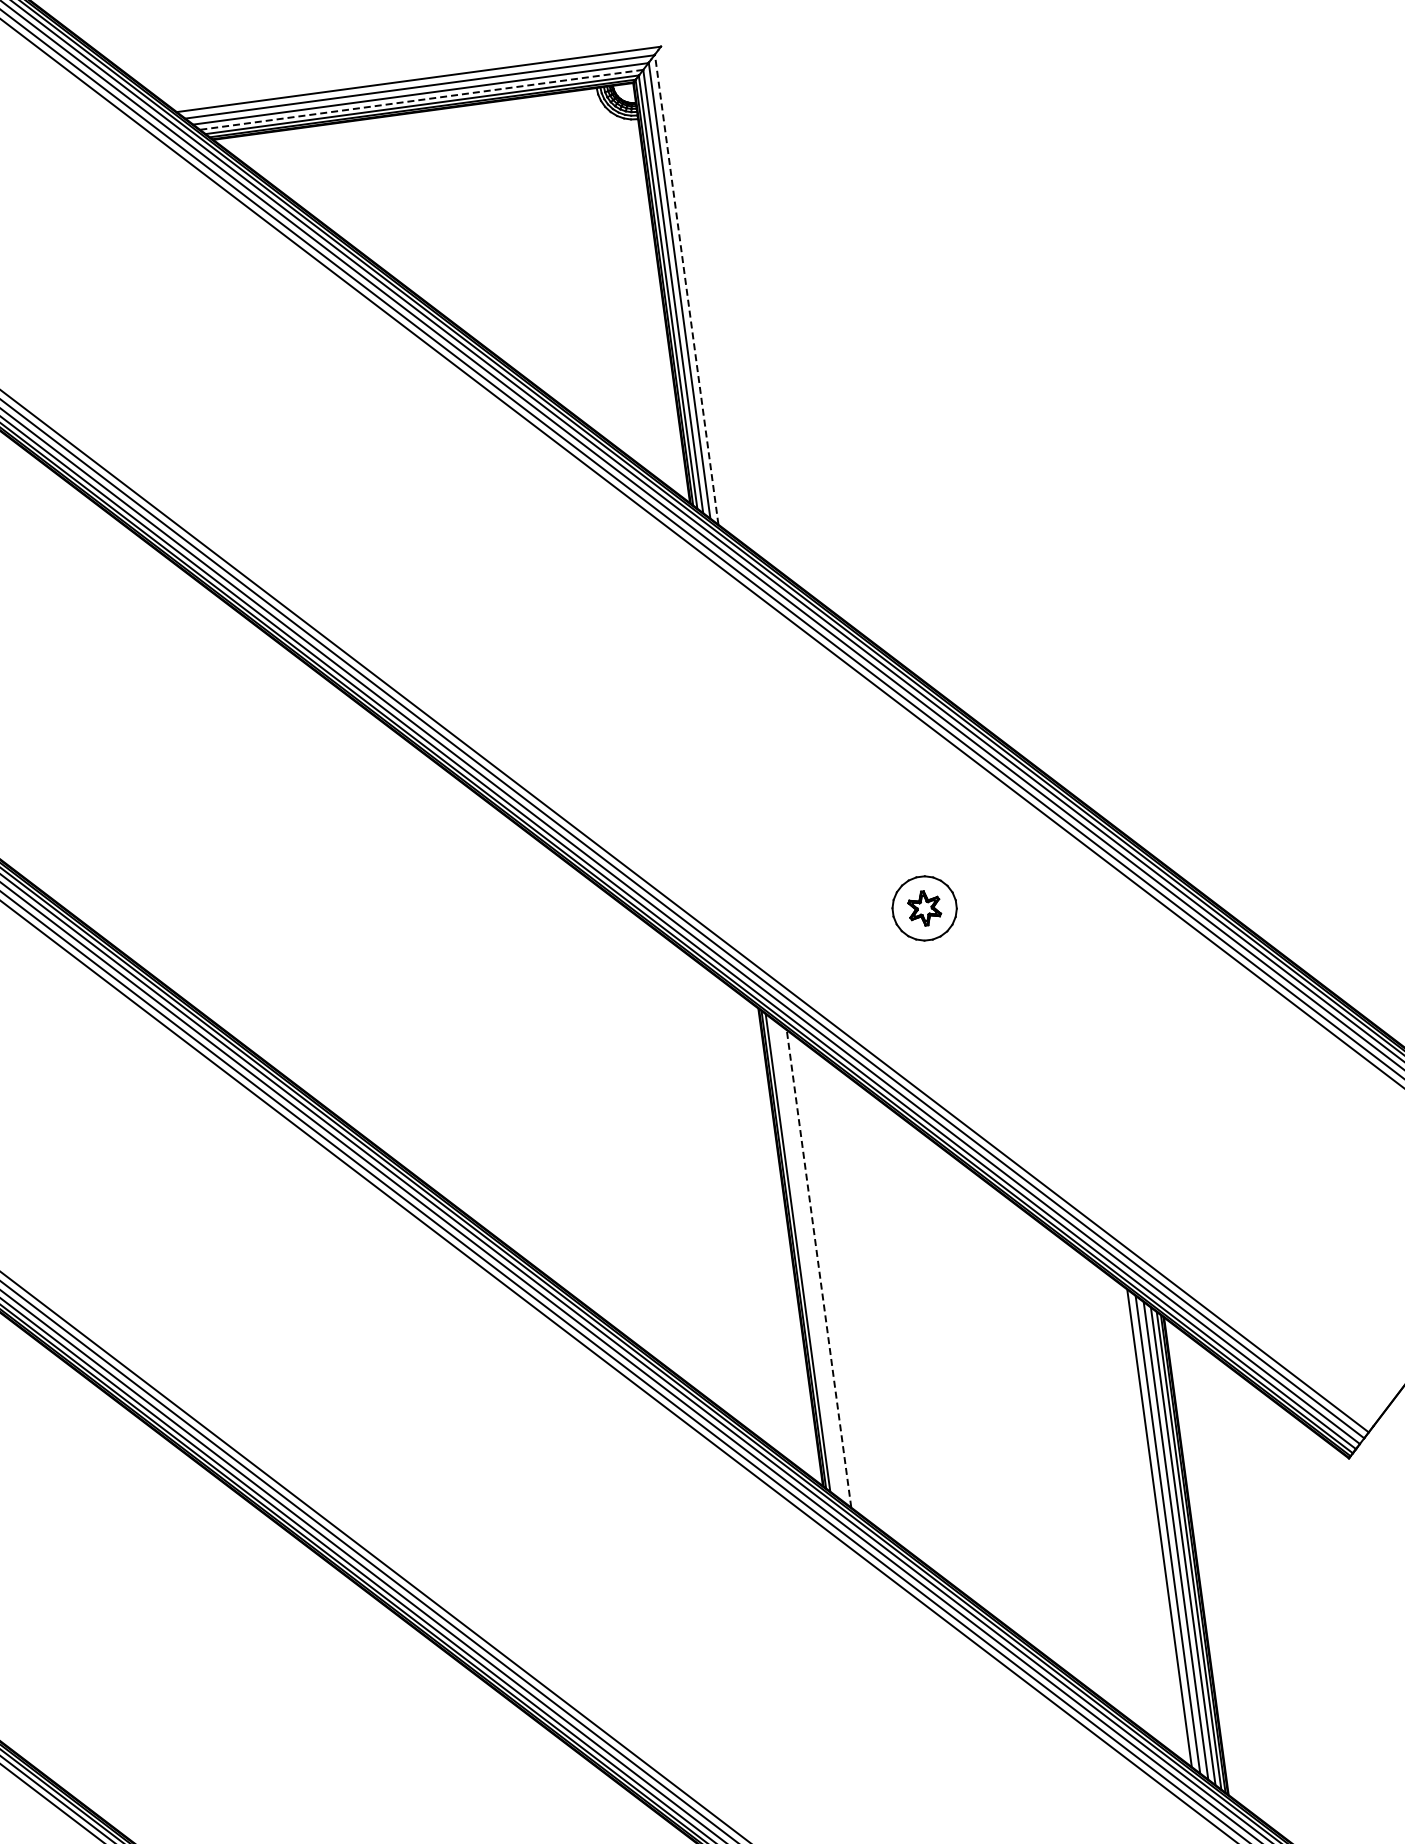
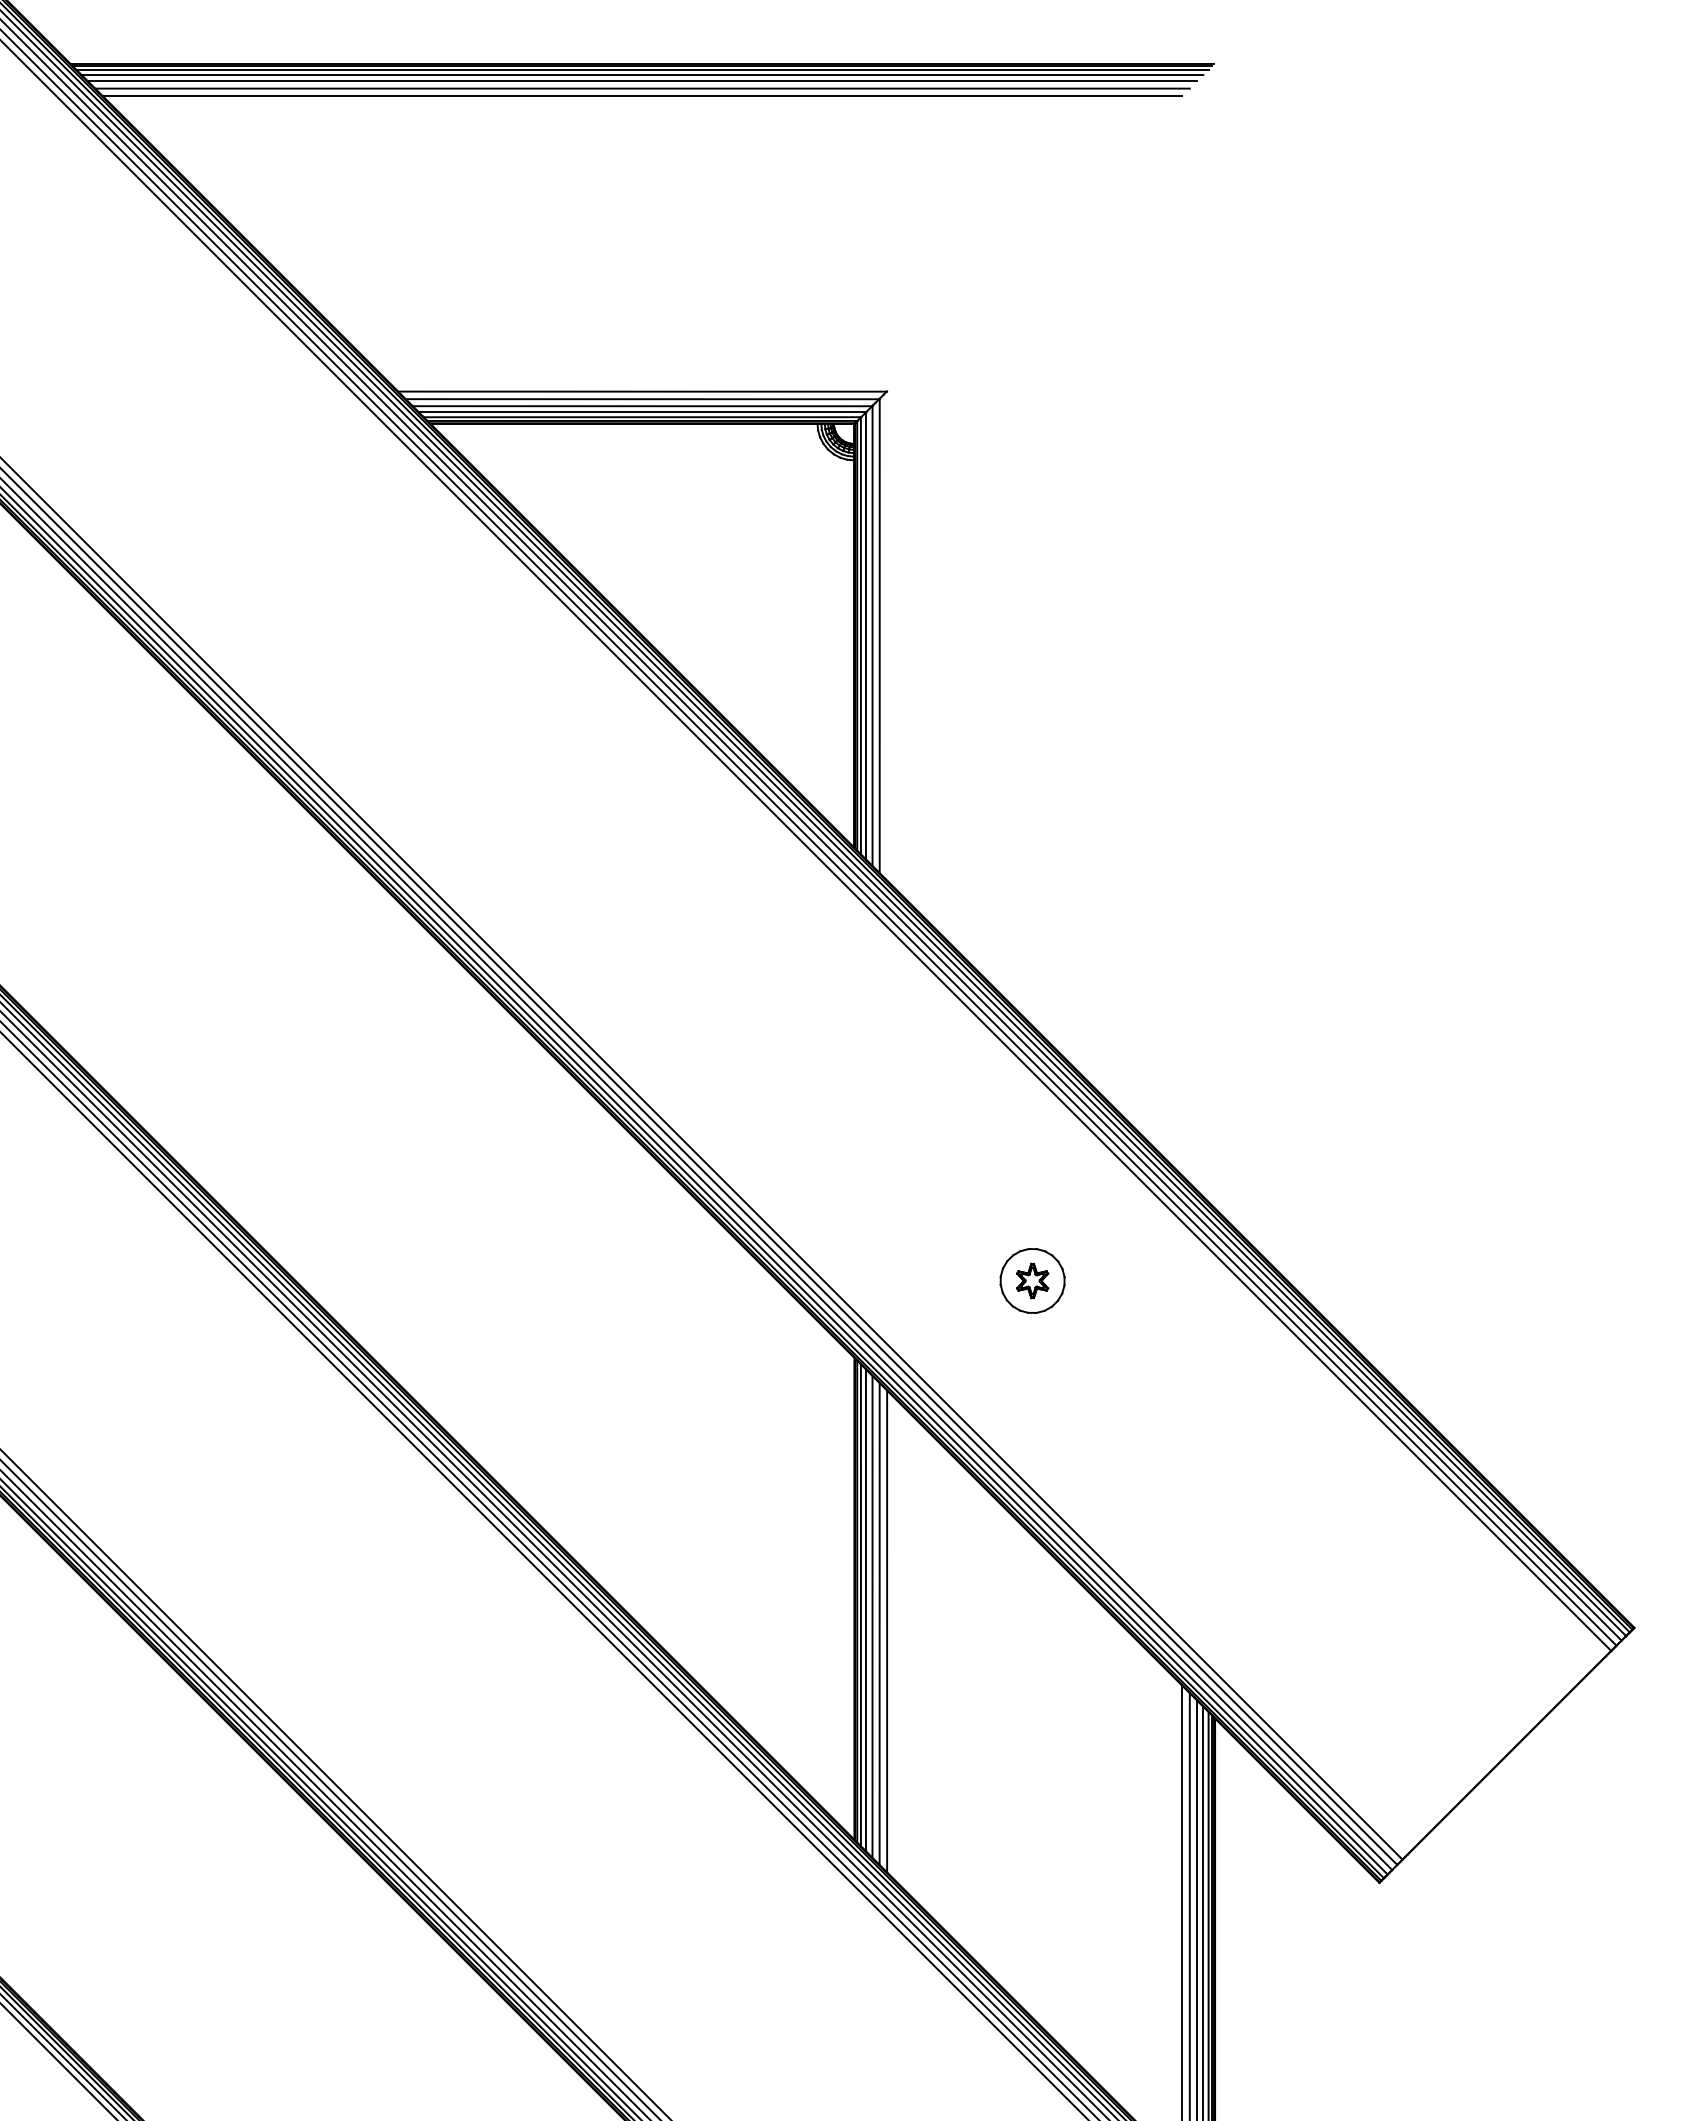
line: (421, 100) -> (642, 412), dashed -> solid
line: (686, 289) -> (879, 635), dashed -> solid
line: (804, 1257) -> (866, 1610), added
line: (810, 1262) -> (872, 1616), added
line: (818, 1269) -> (879, 1624), dashed -> solid
line: (827, 1275) -> (887, 1631), added

